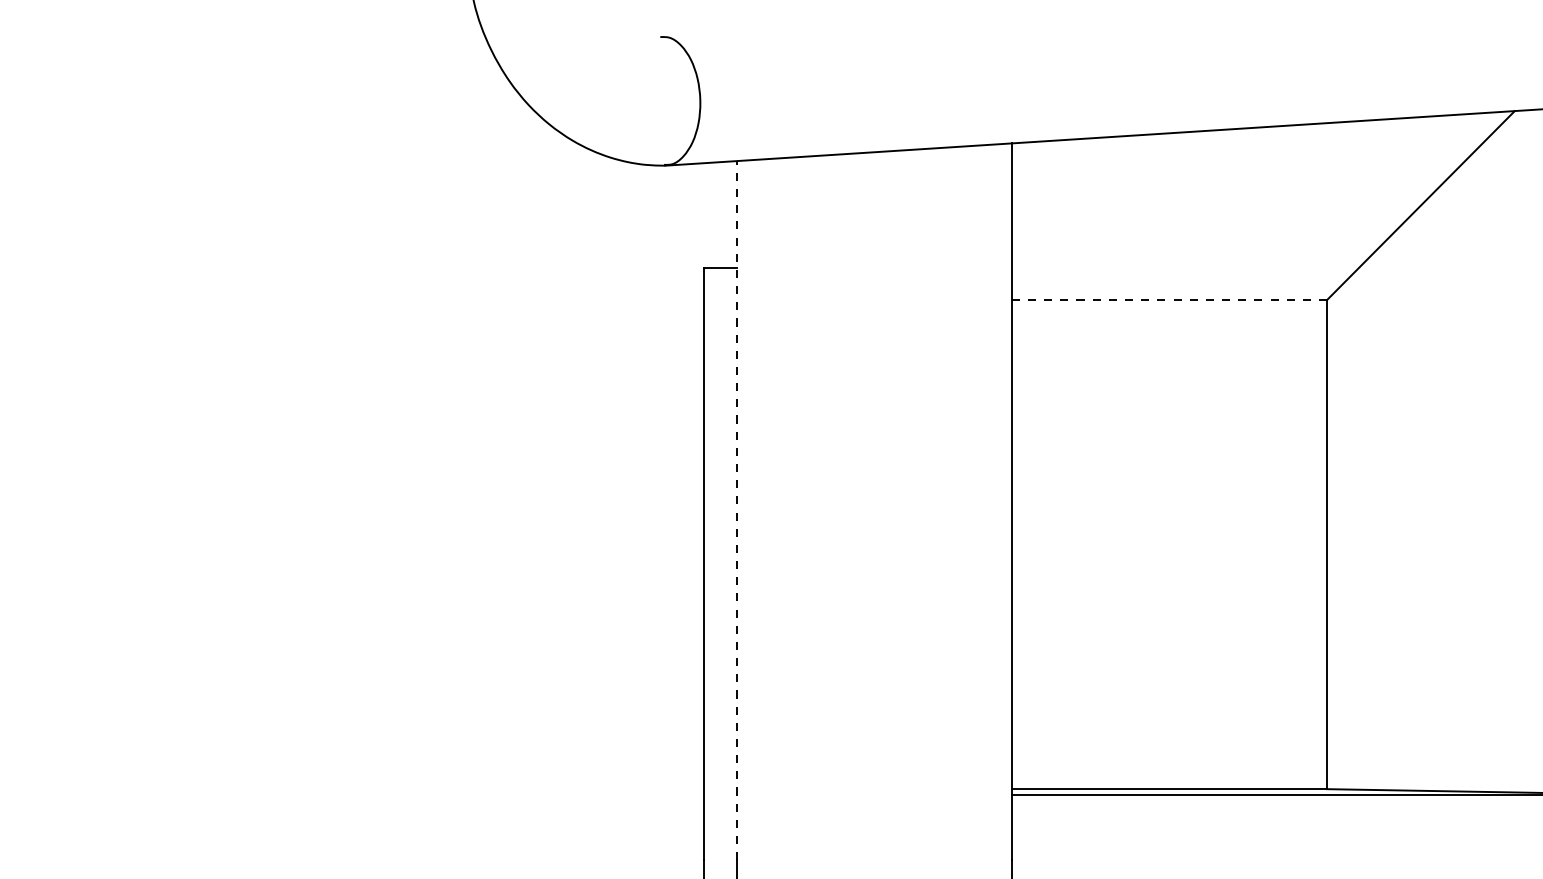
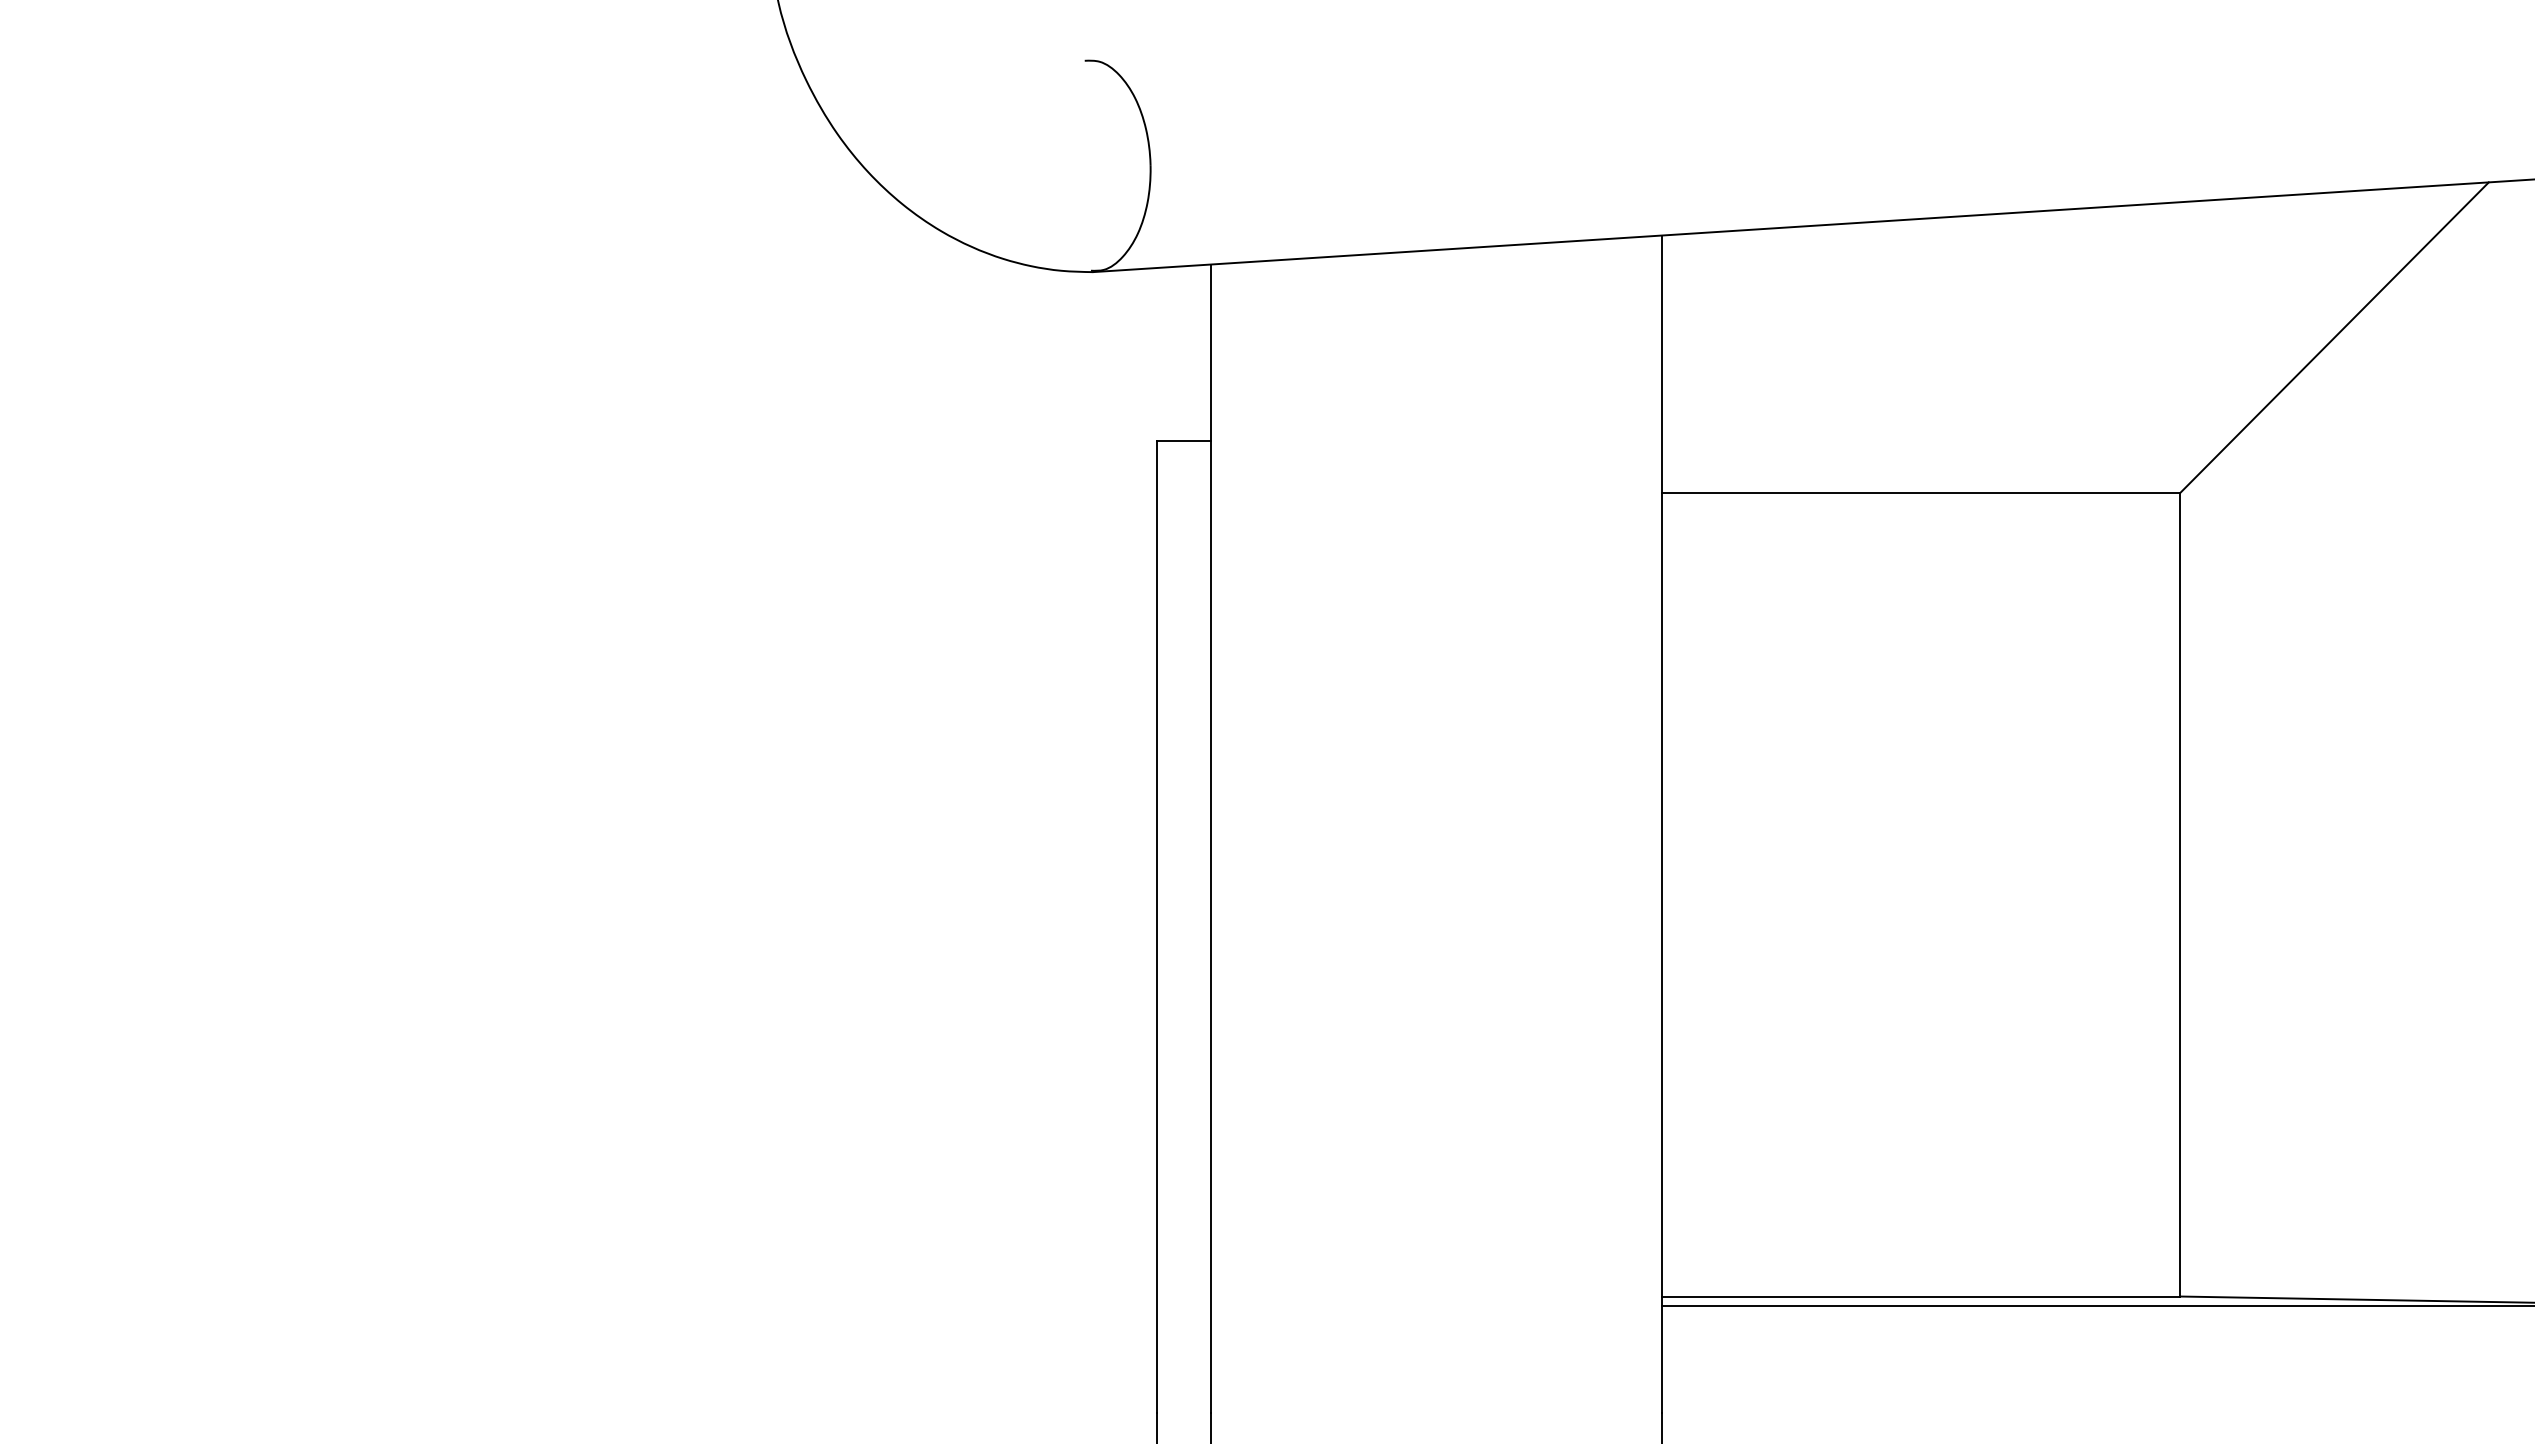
line: (1169, 299) -> (1921, 491), dashed -> solid
line: (736, 510) -> (1209, 838), dashed -> solid

